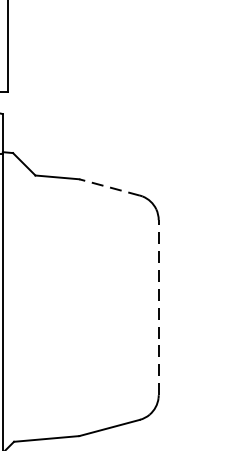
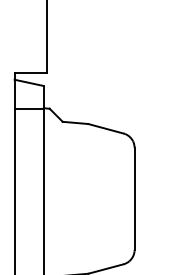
line: (108, 186) -> (105, 128), dashed -> solid
line: (158, 307) -> (134, 198), dashed -> solid

